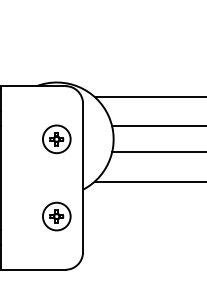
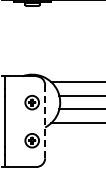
line: (83, 177) -> (45, 121), solid -> dashed

